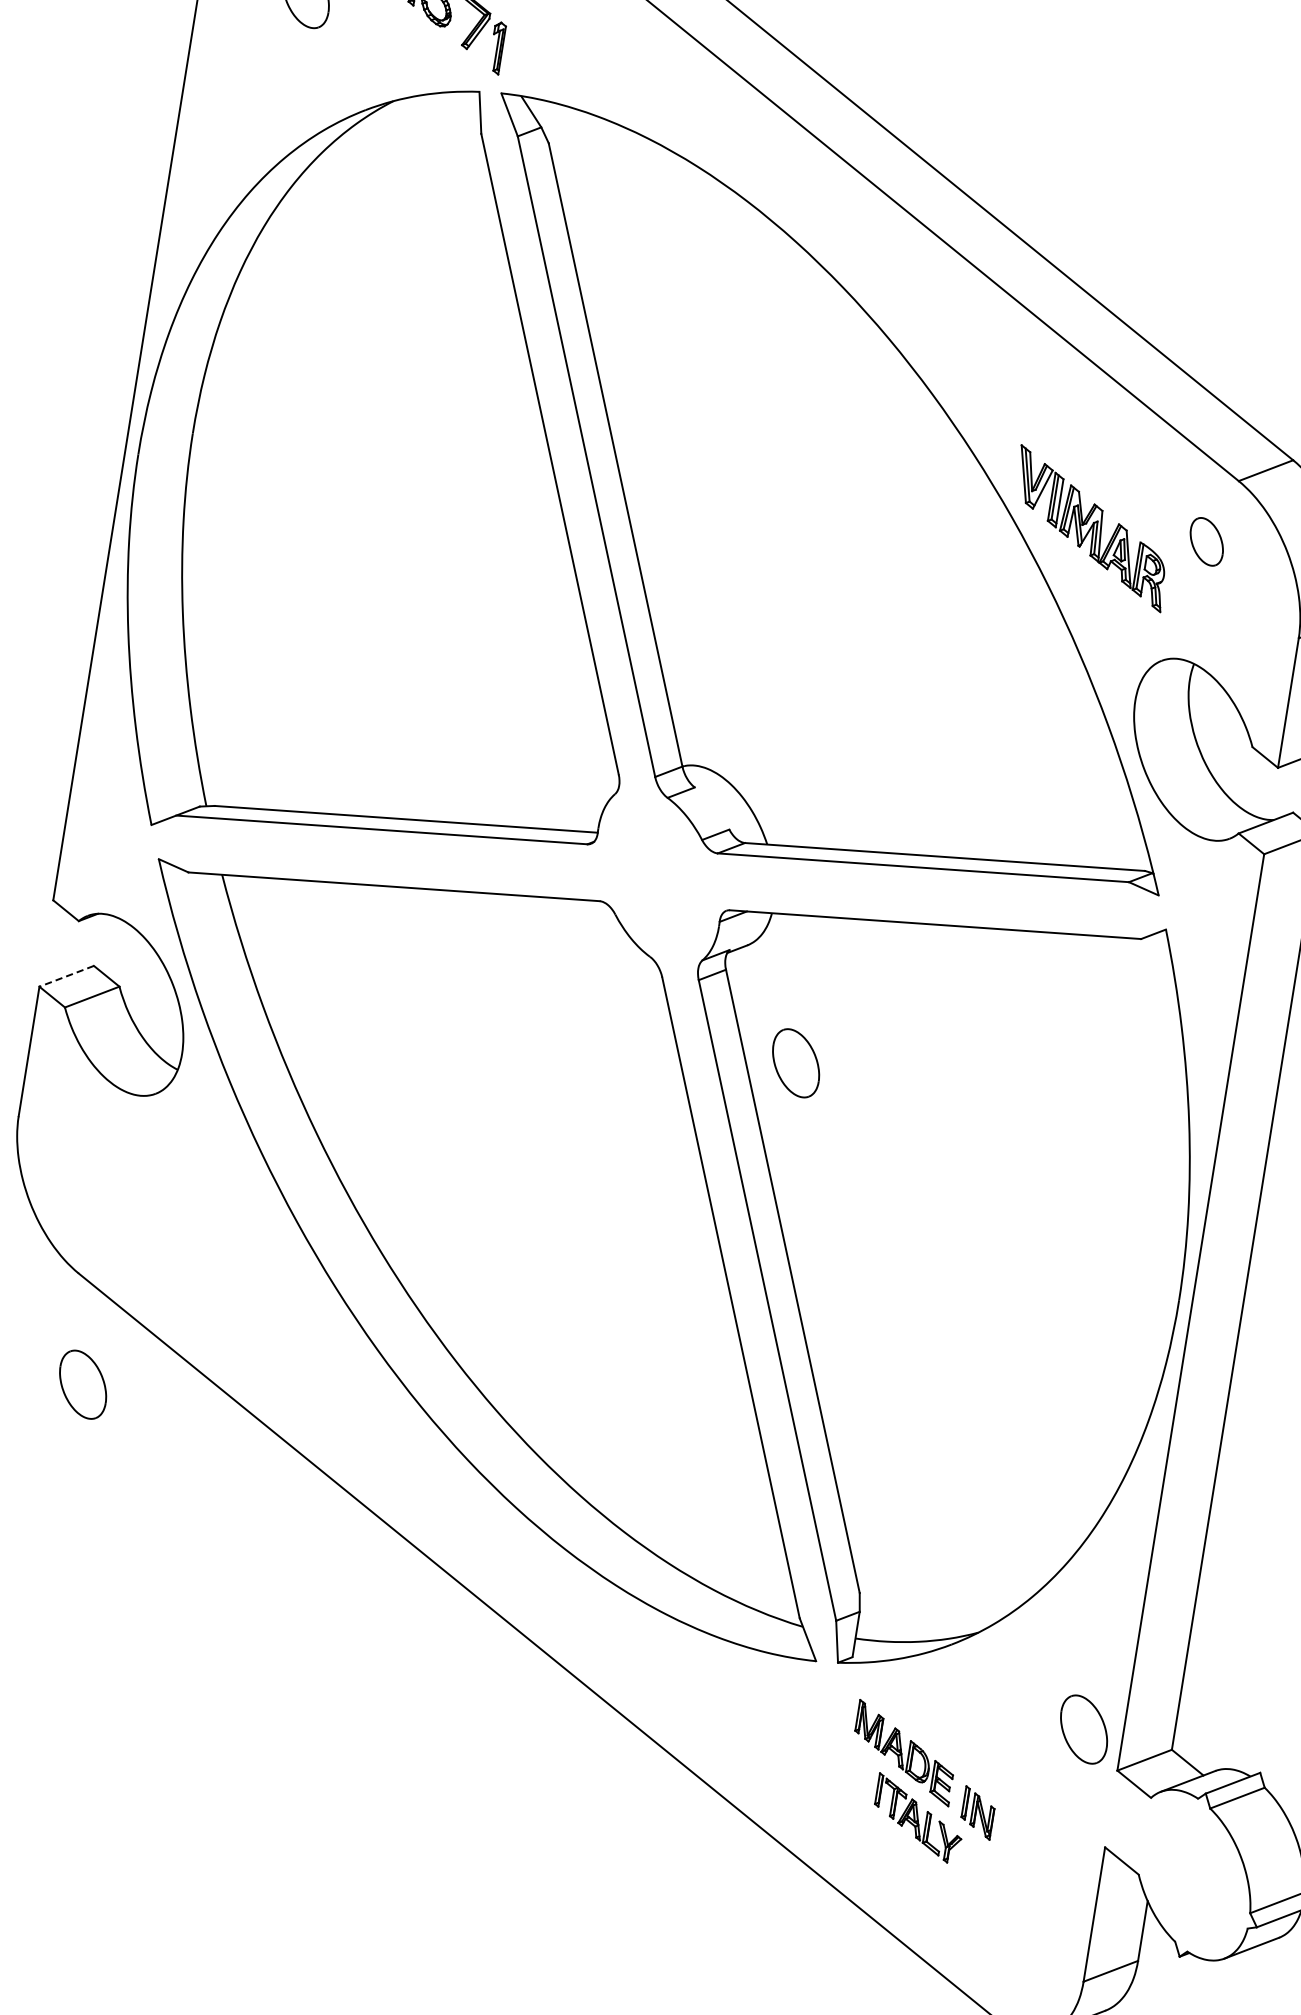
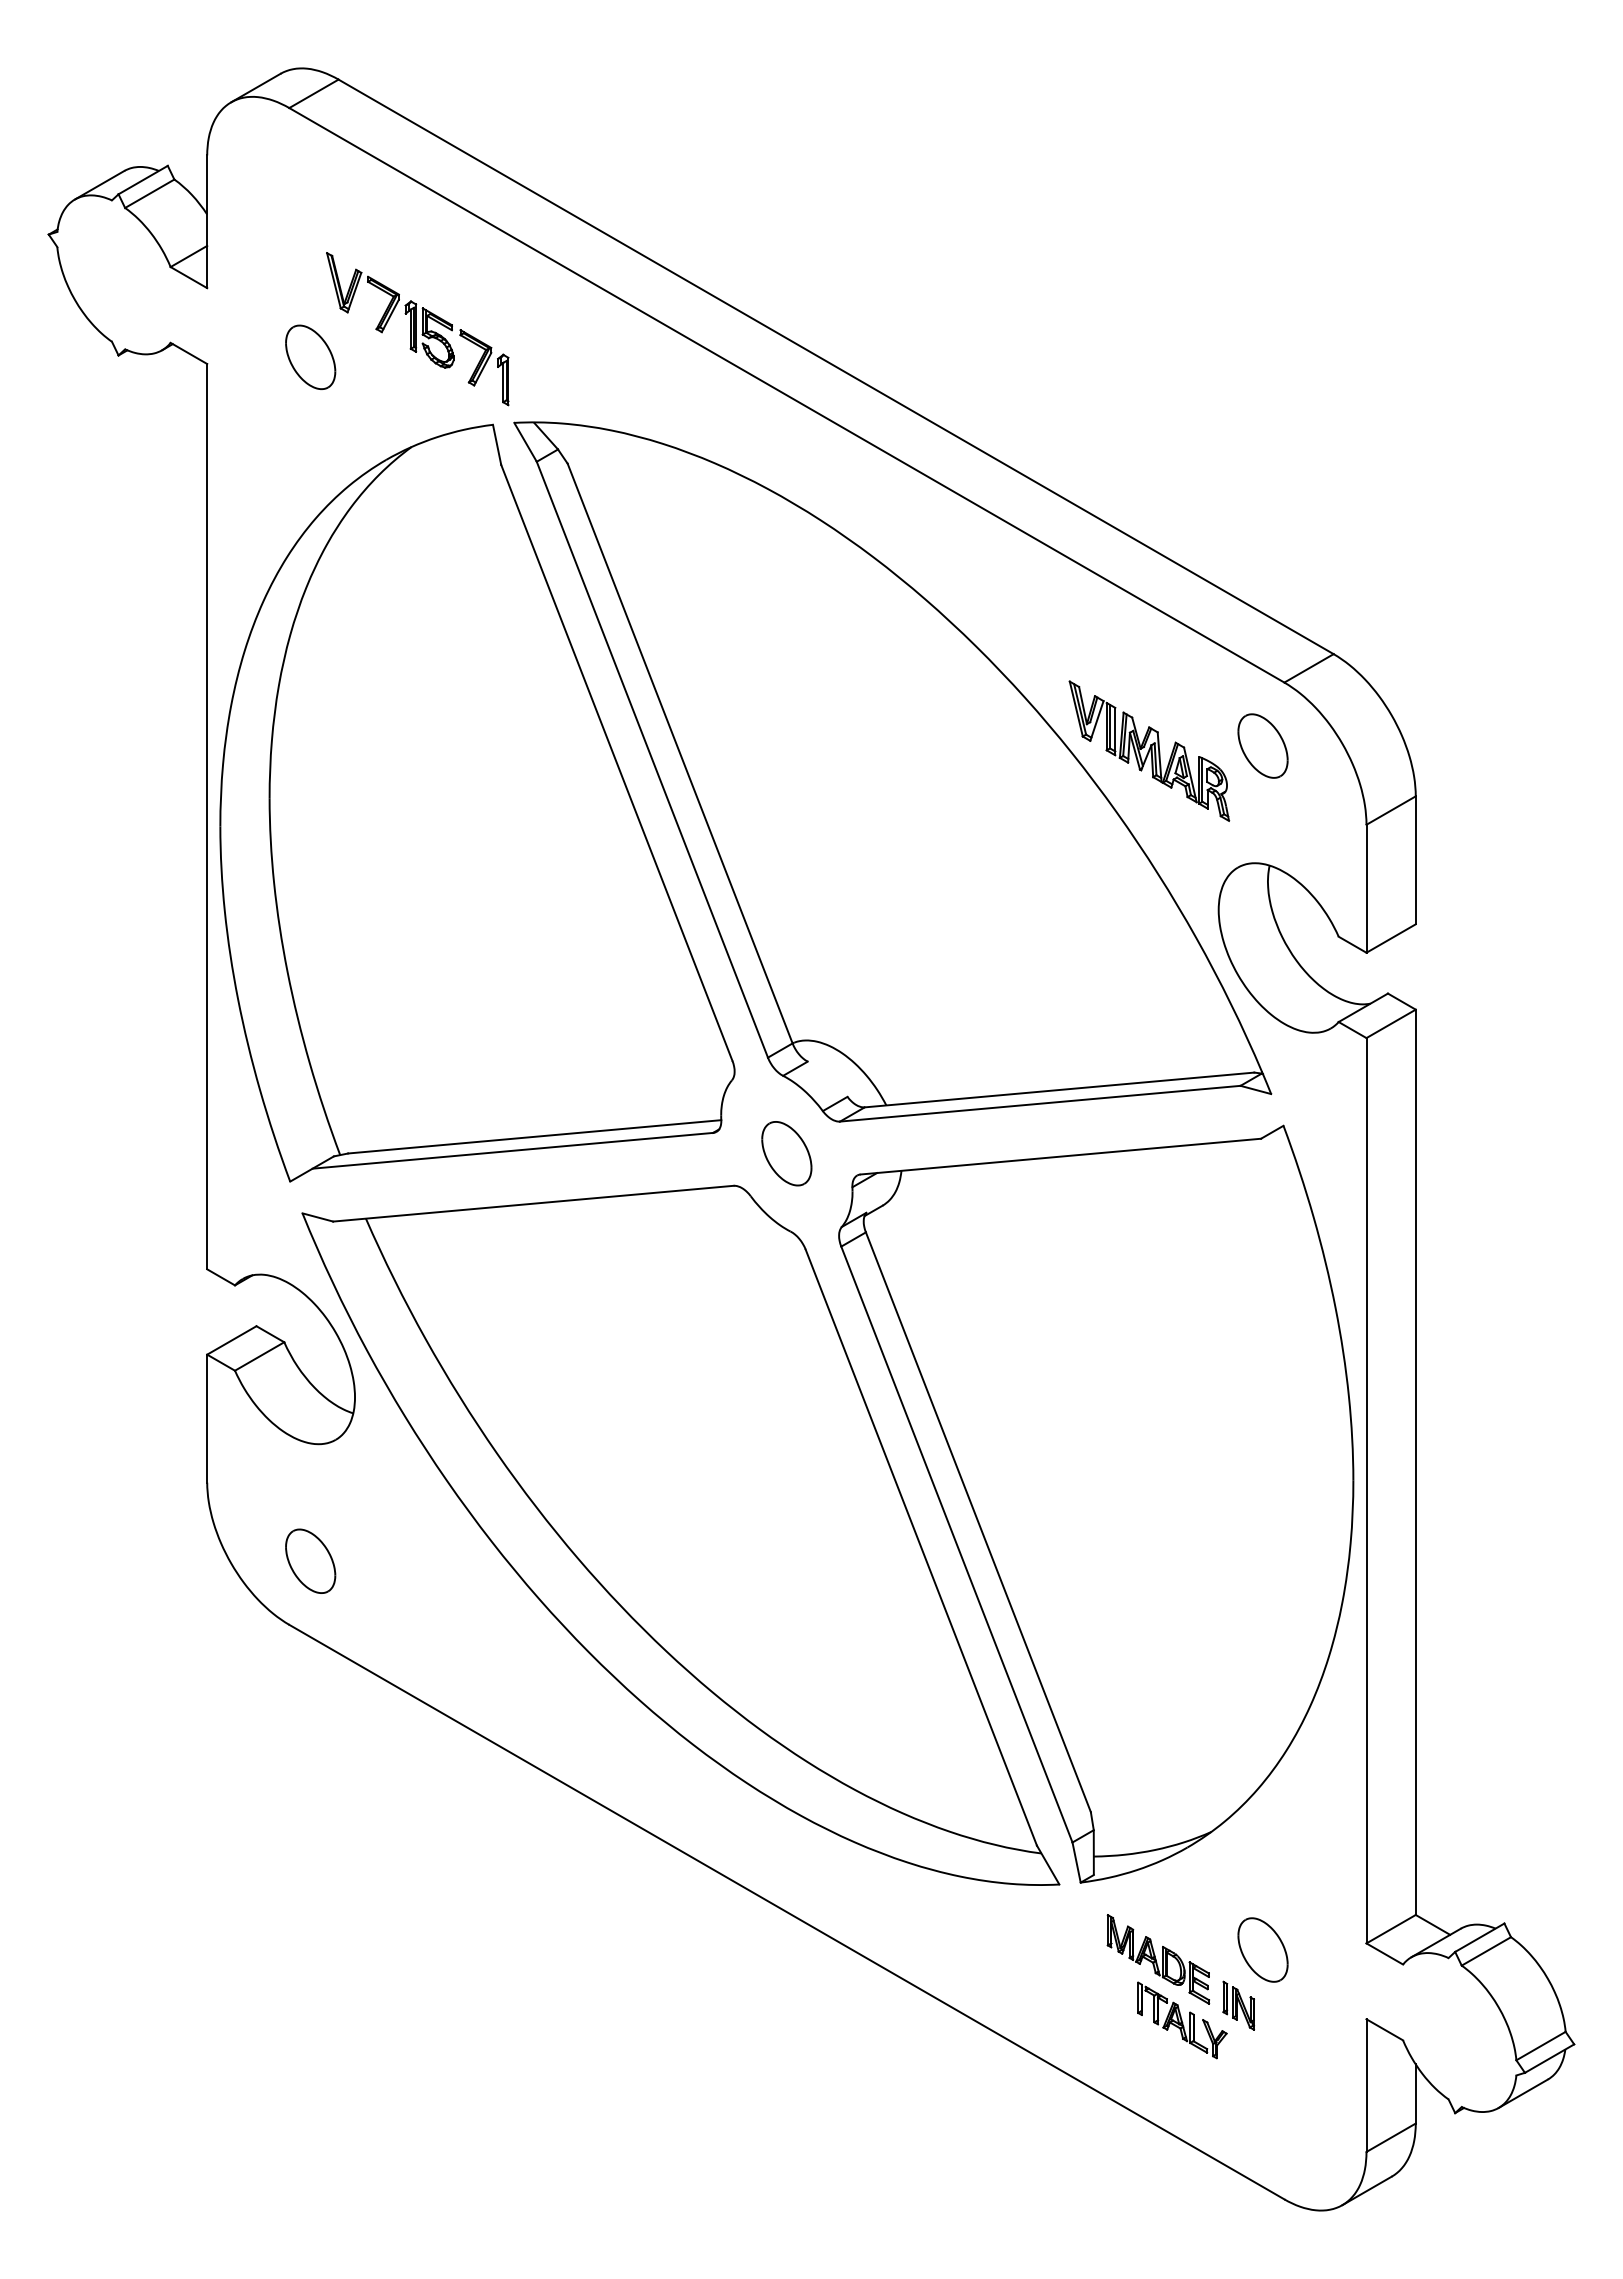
part: (1206, 541) -> (1262, 745), size x1.43
line: (66, 976) -> (231, 1340), dashed -> solid
part: (795, 1063) -> (786, 1153), moved
part: (83, 1383) -> (310, 1560), moved
part: (1083, 1728) -> (1262, 1949), moved

